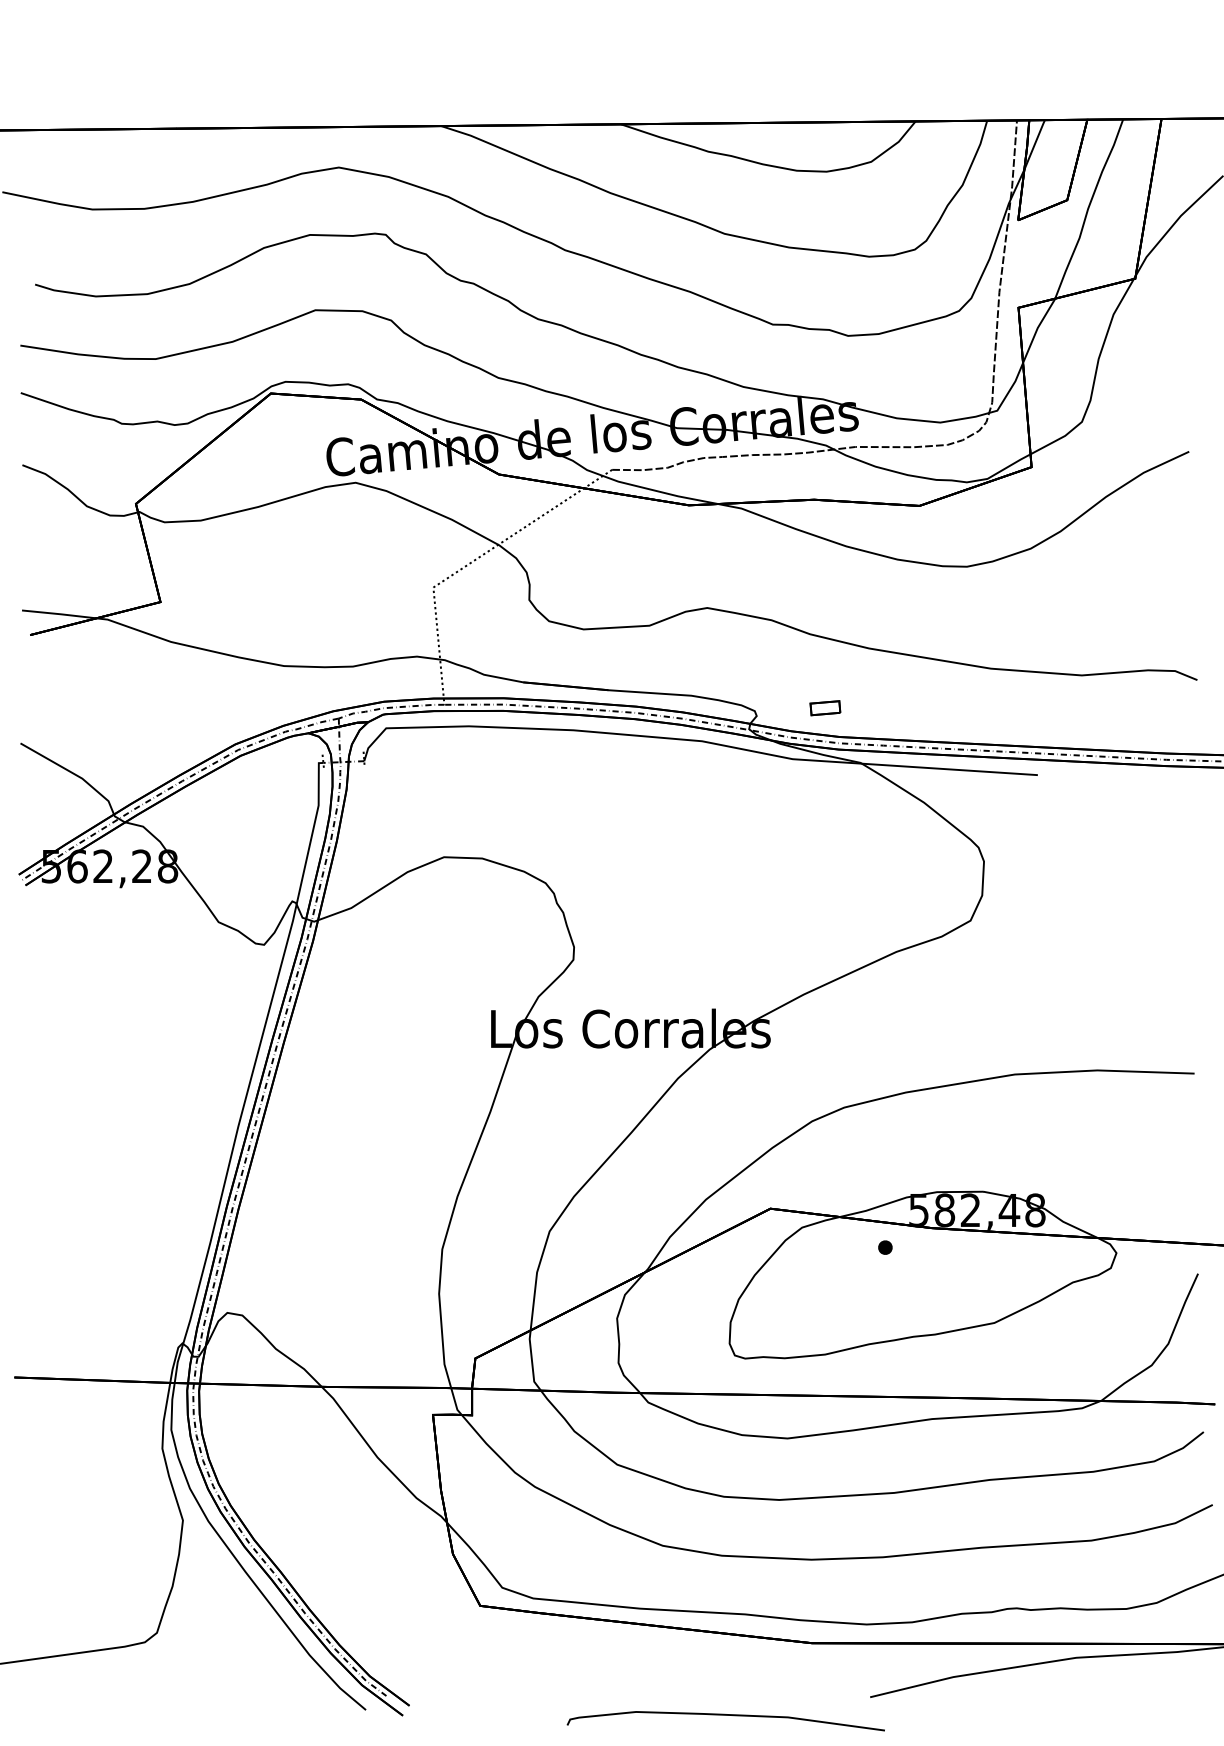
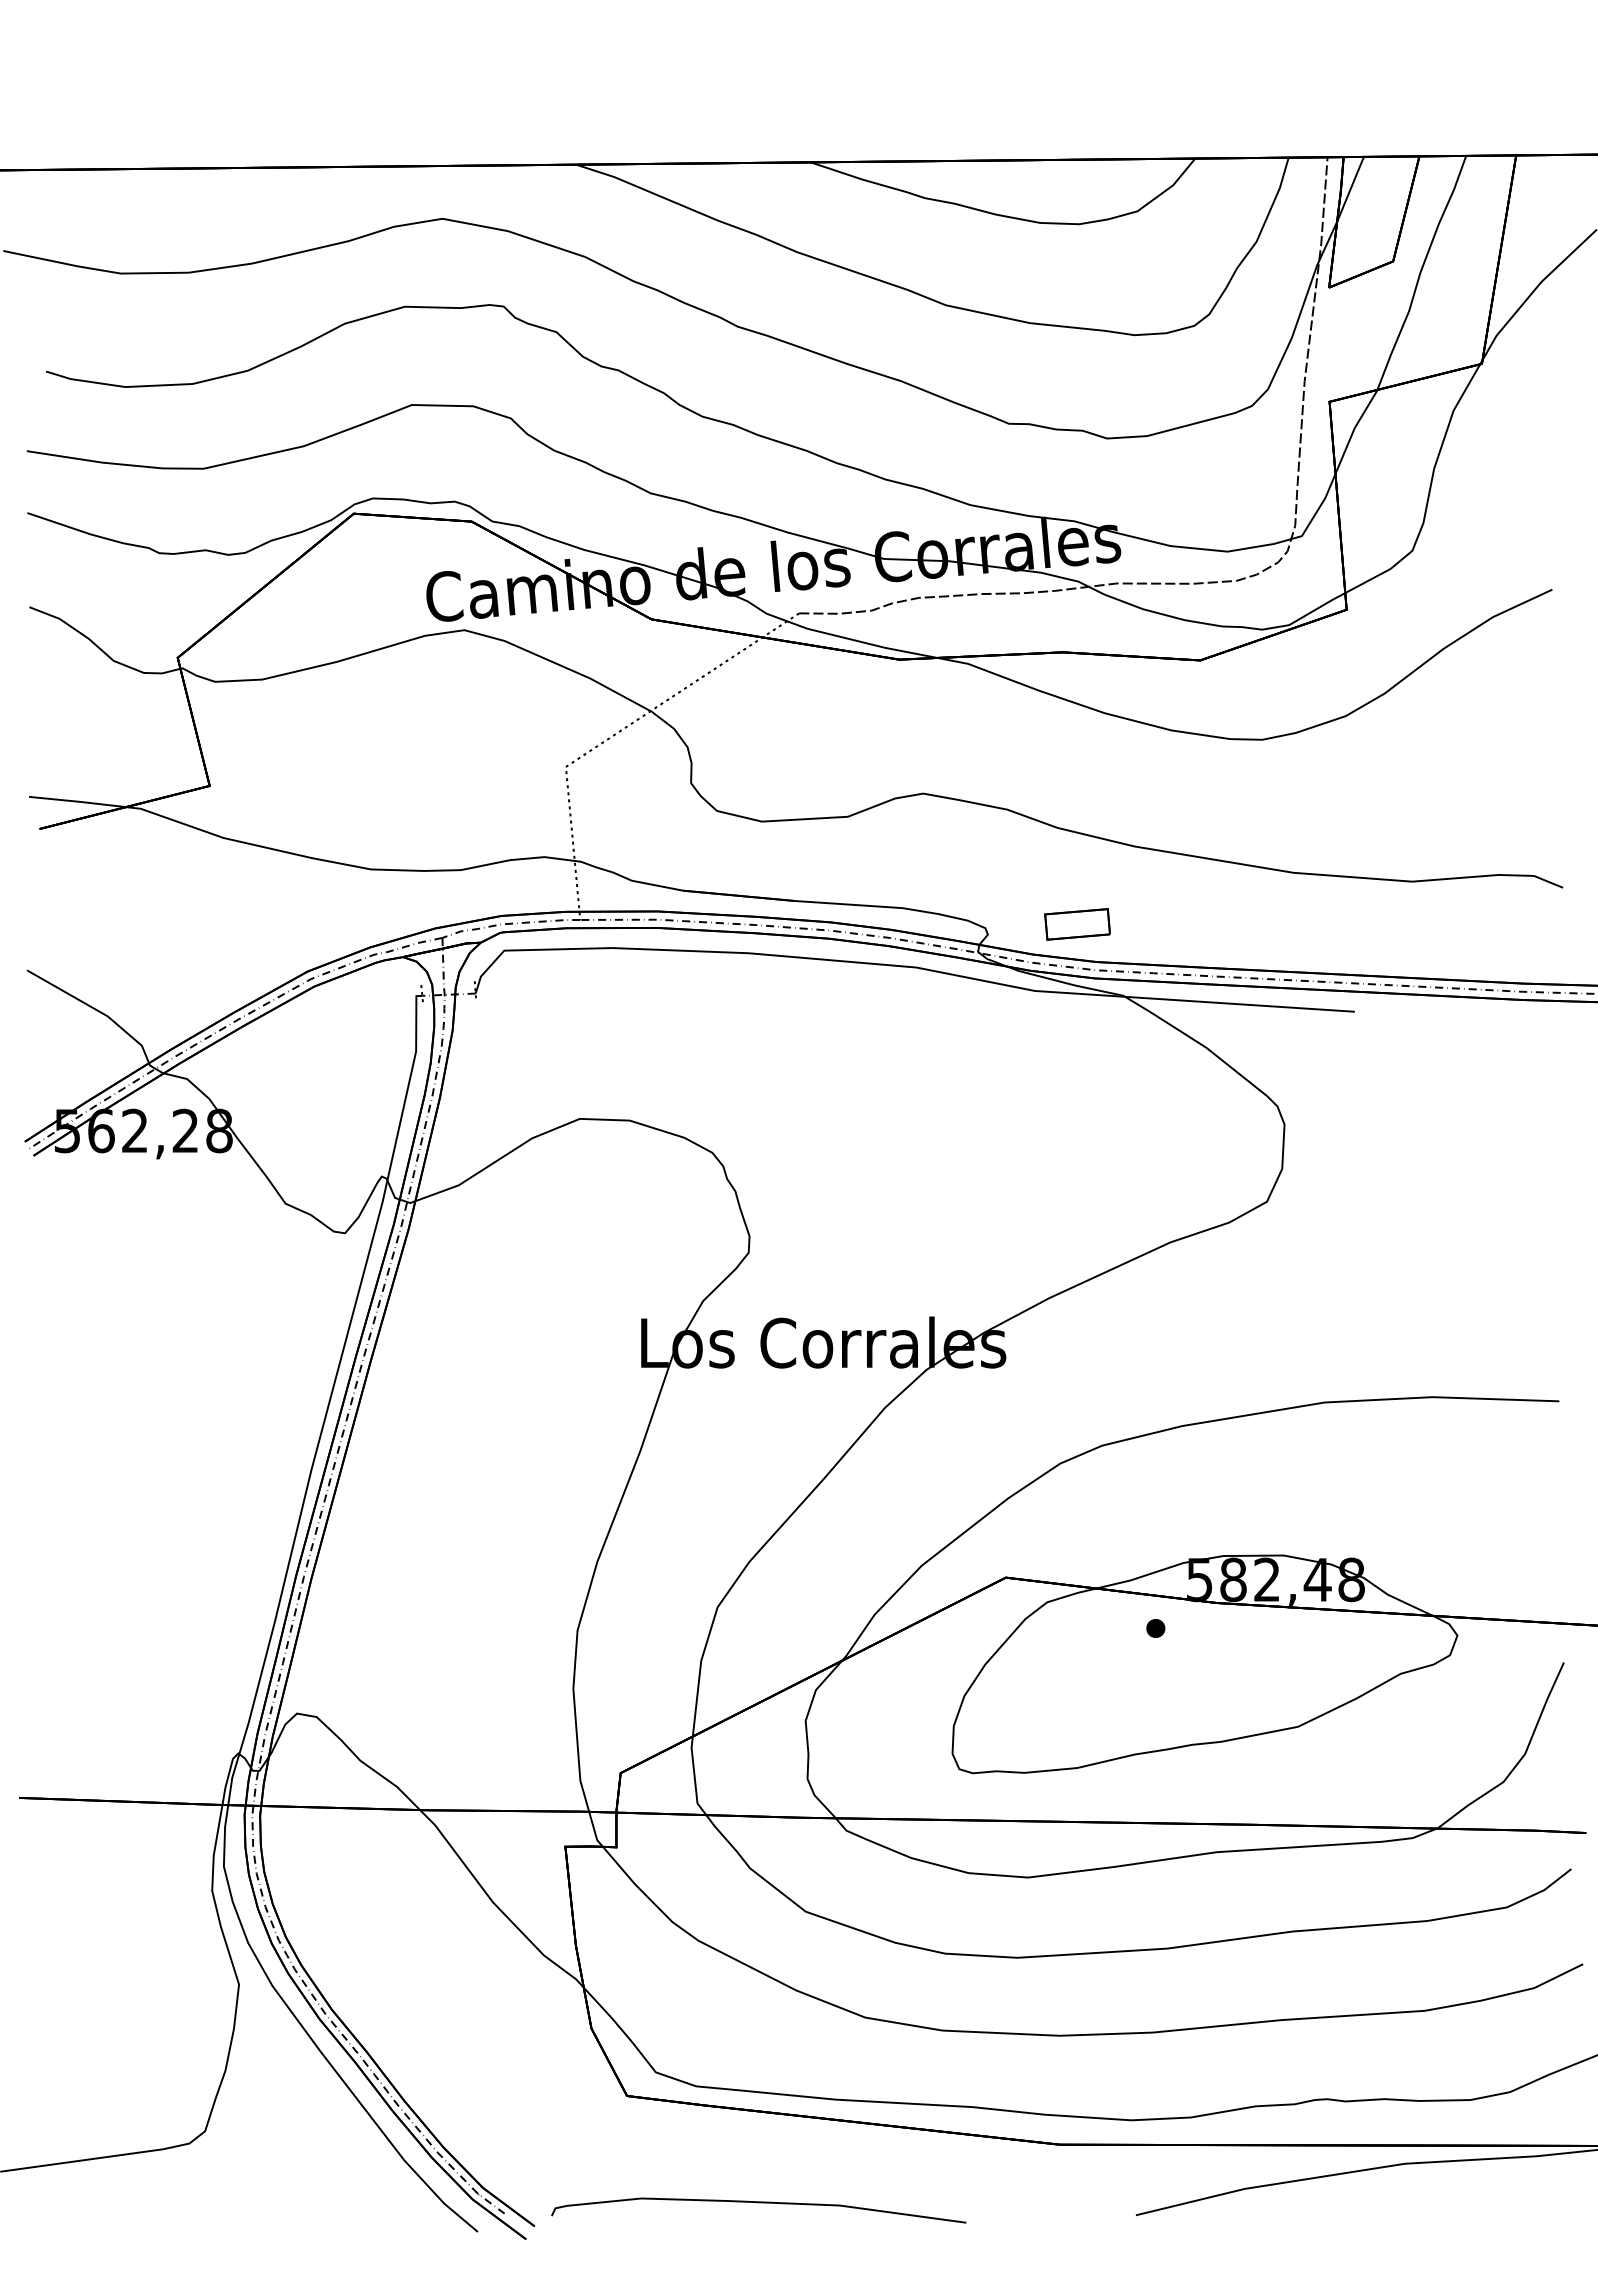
part: (825, 708) -> (1077, 924), size x1.67
curve: (725, 1715) -> (758, 2203), moved

